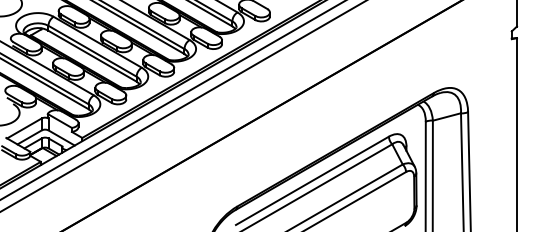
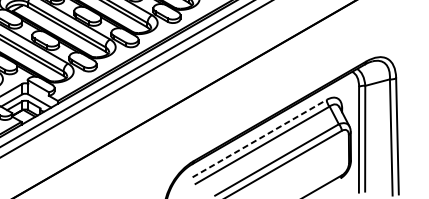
line: (312, 180) -> (259, 138), solid -> dashed

